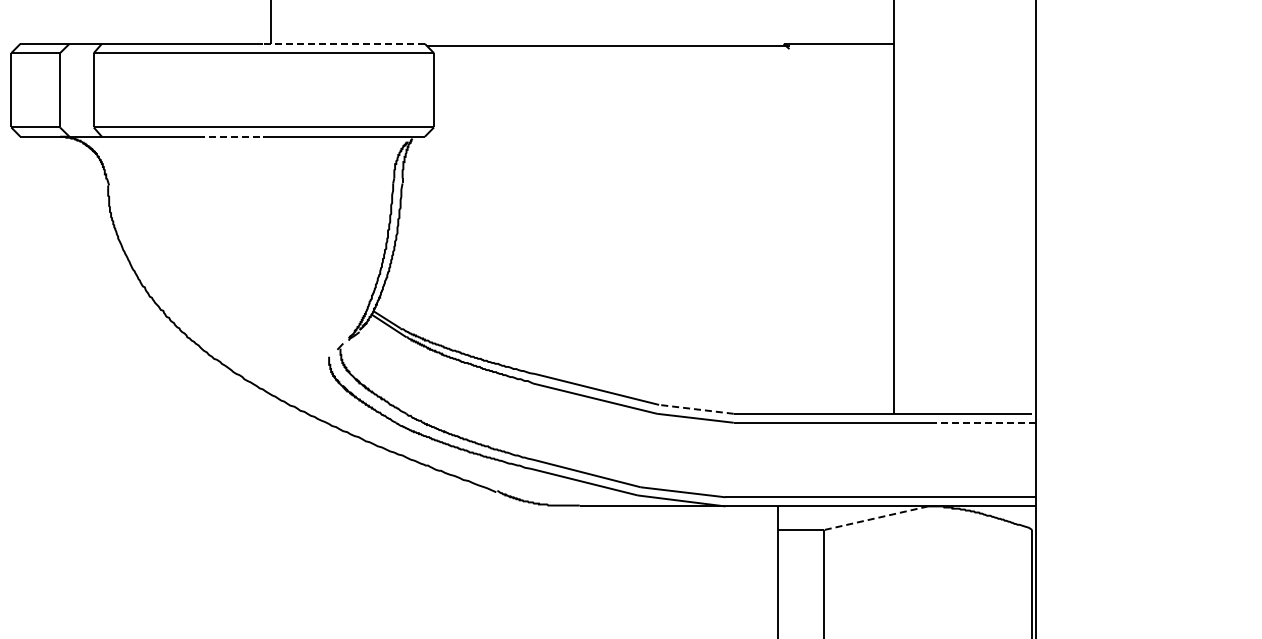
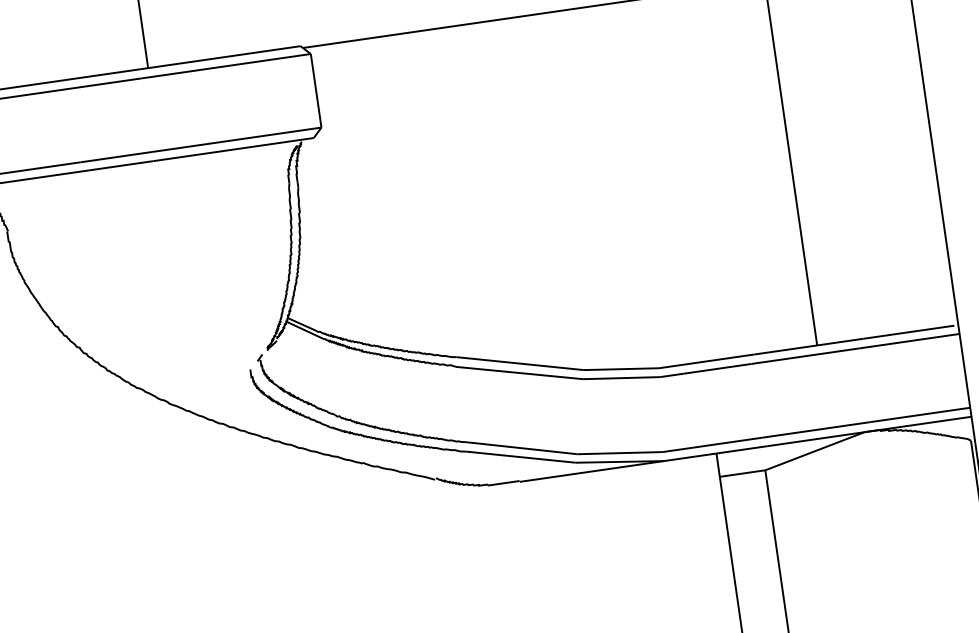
line: (343, 43) -> (219, 57), dashed -> solid
line: (230, 136) -> (121, 165), dashed -> solid
line: (696, 409) -> (621, 369), dashed -> solid
line: (985, 422) -> (909, 340), dashed -> solid
line: (875, 518) -> (814, 451), dashed -> solid

